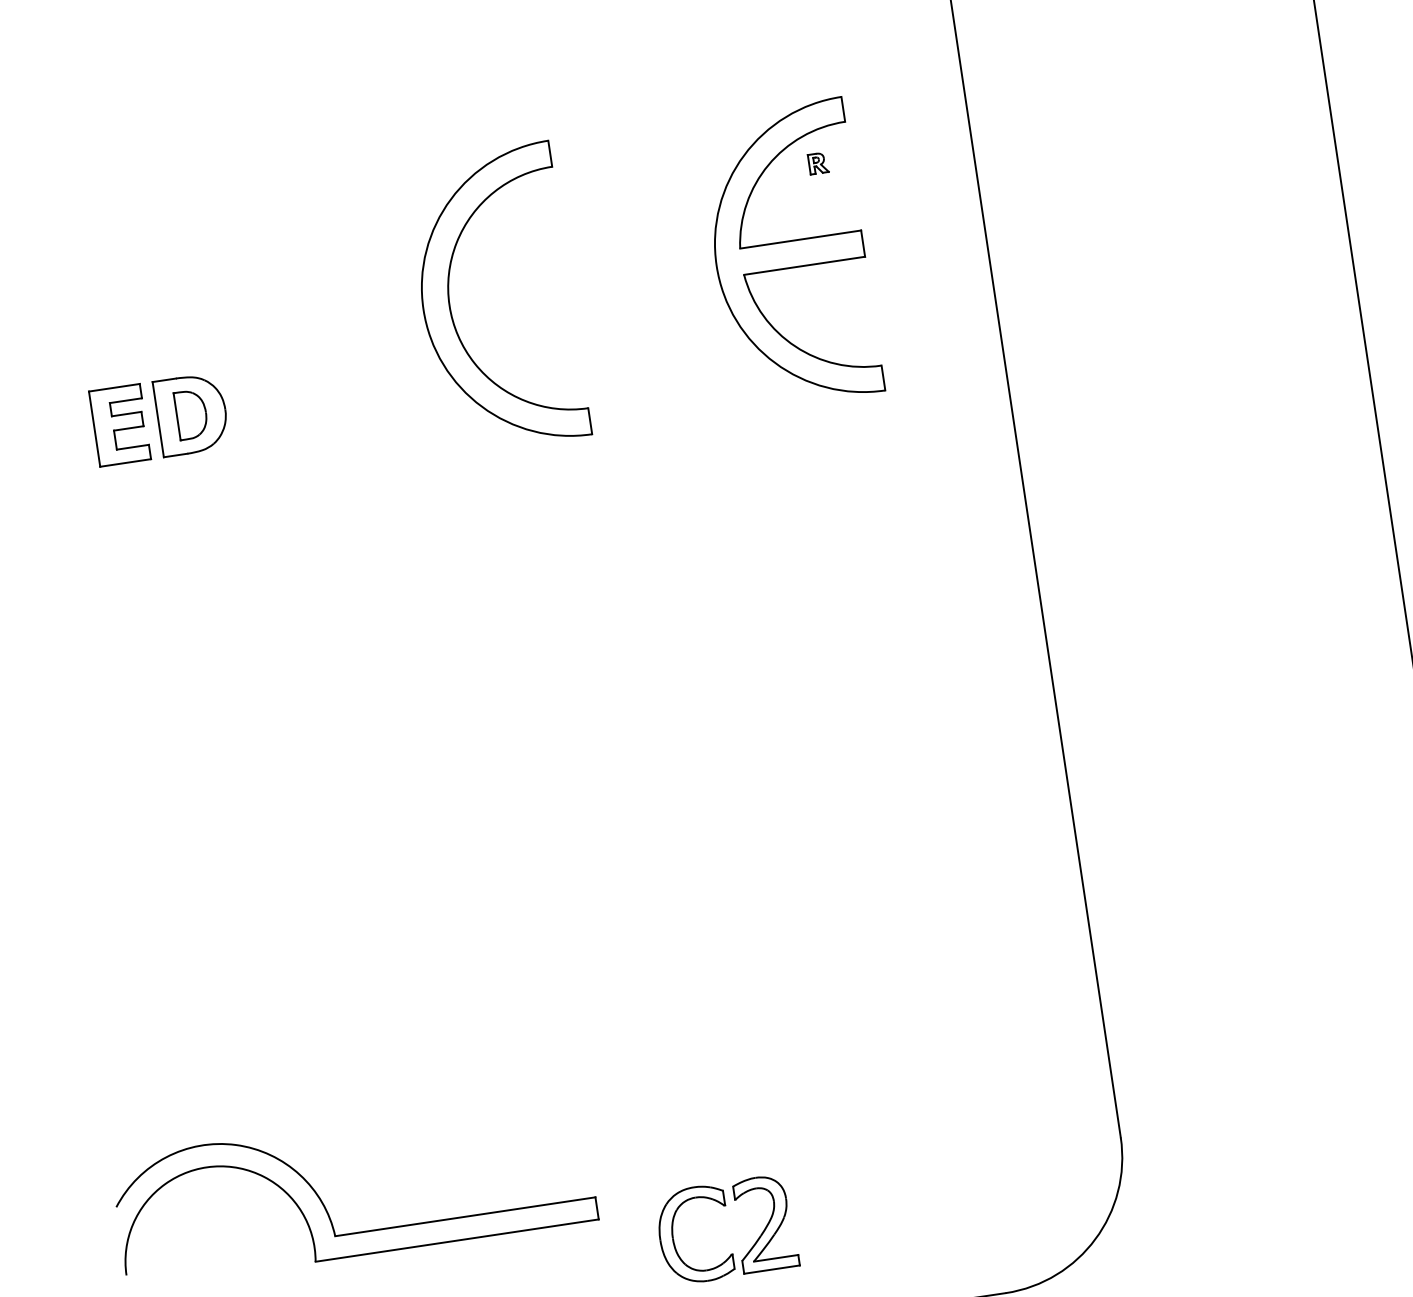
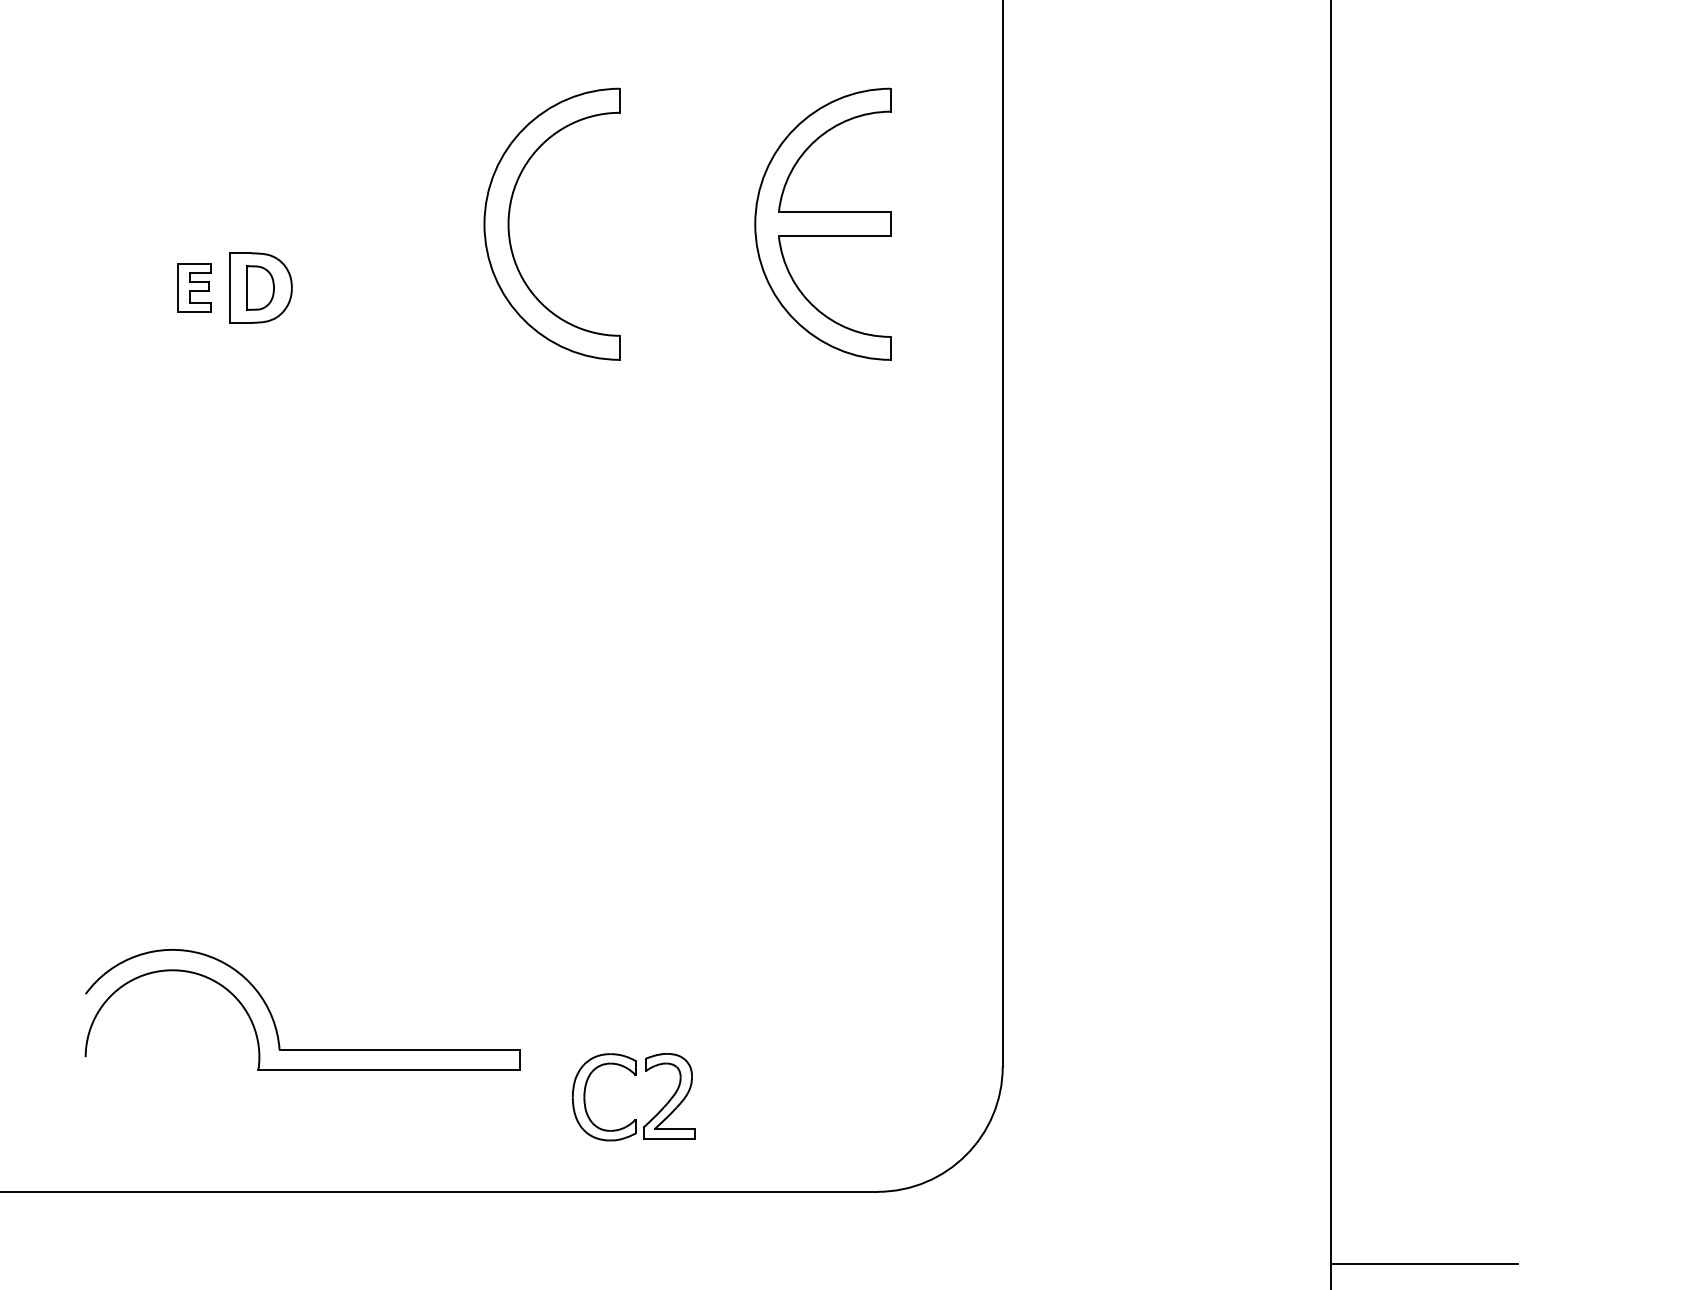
part: (818, 163) -> (861, 145), removed
part: (119, 424) -> (194, 287), size x0.7

